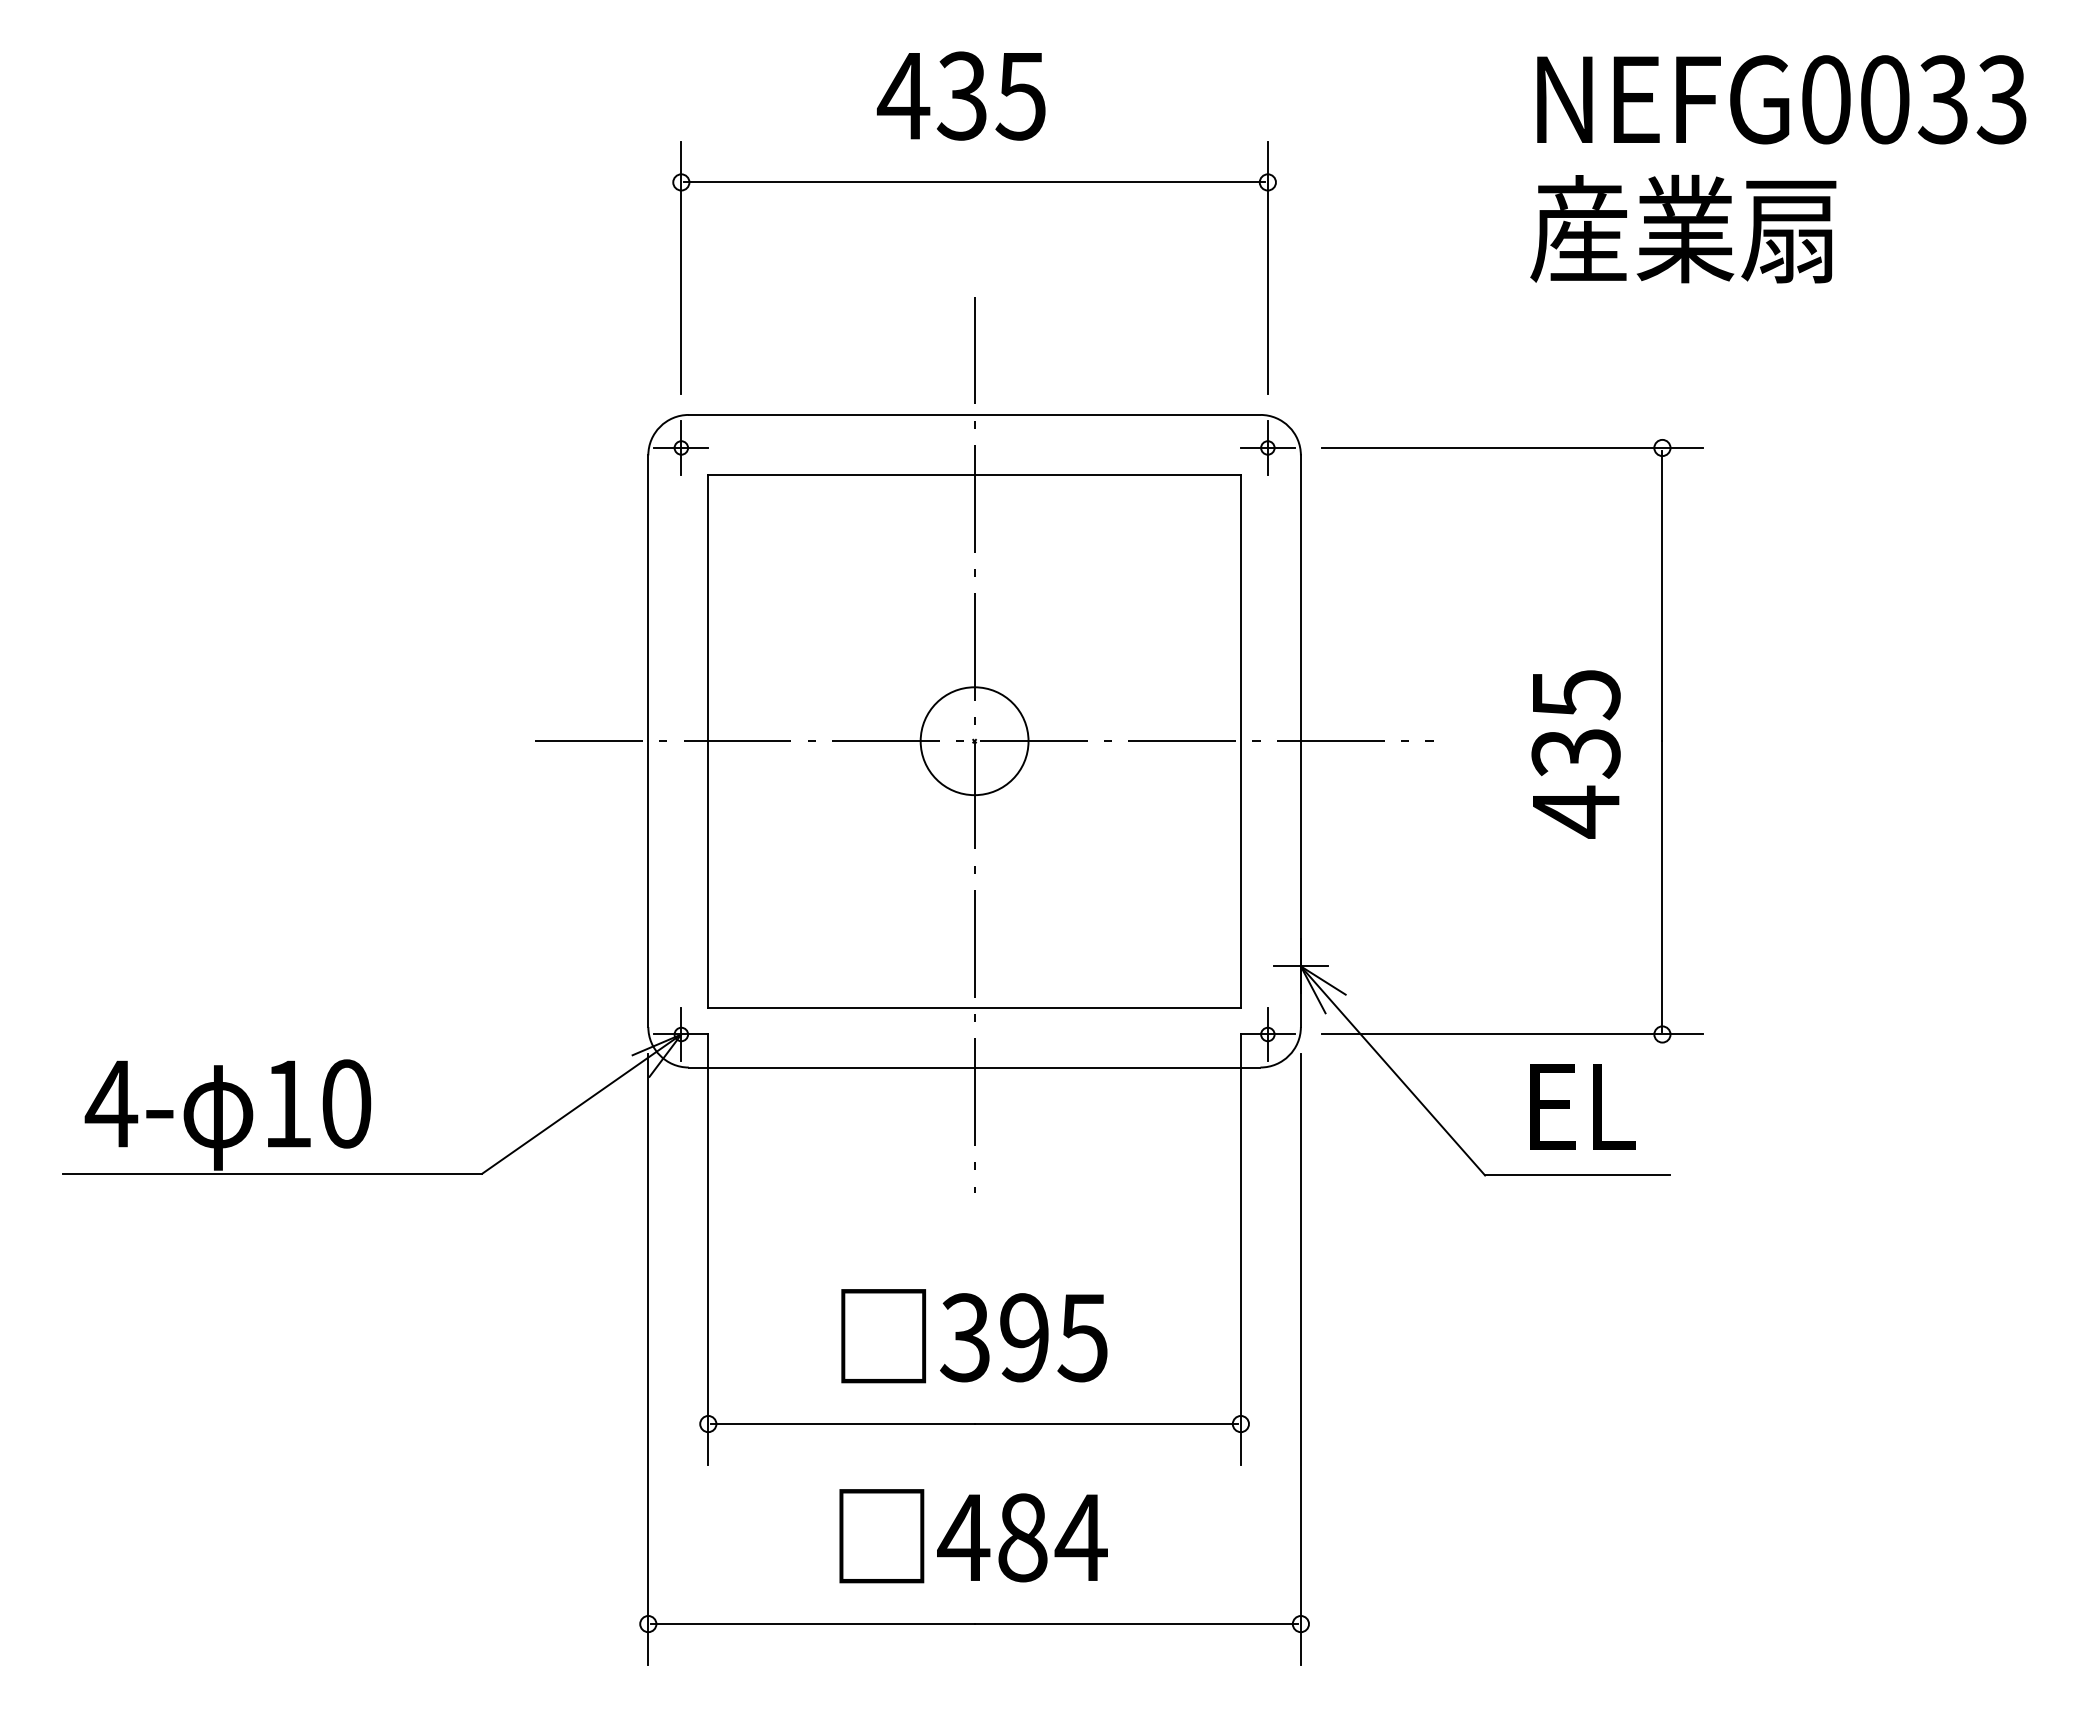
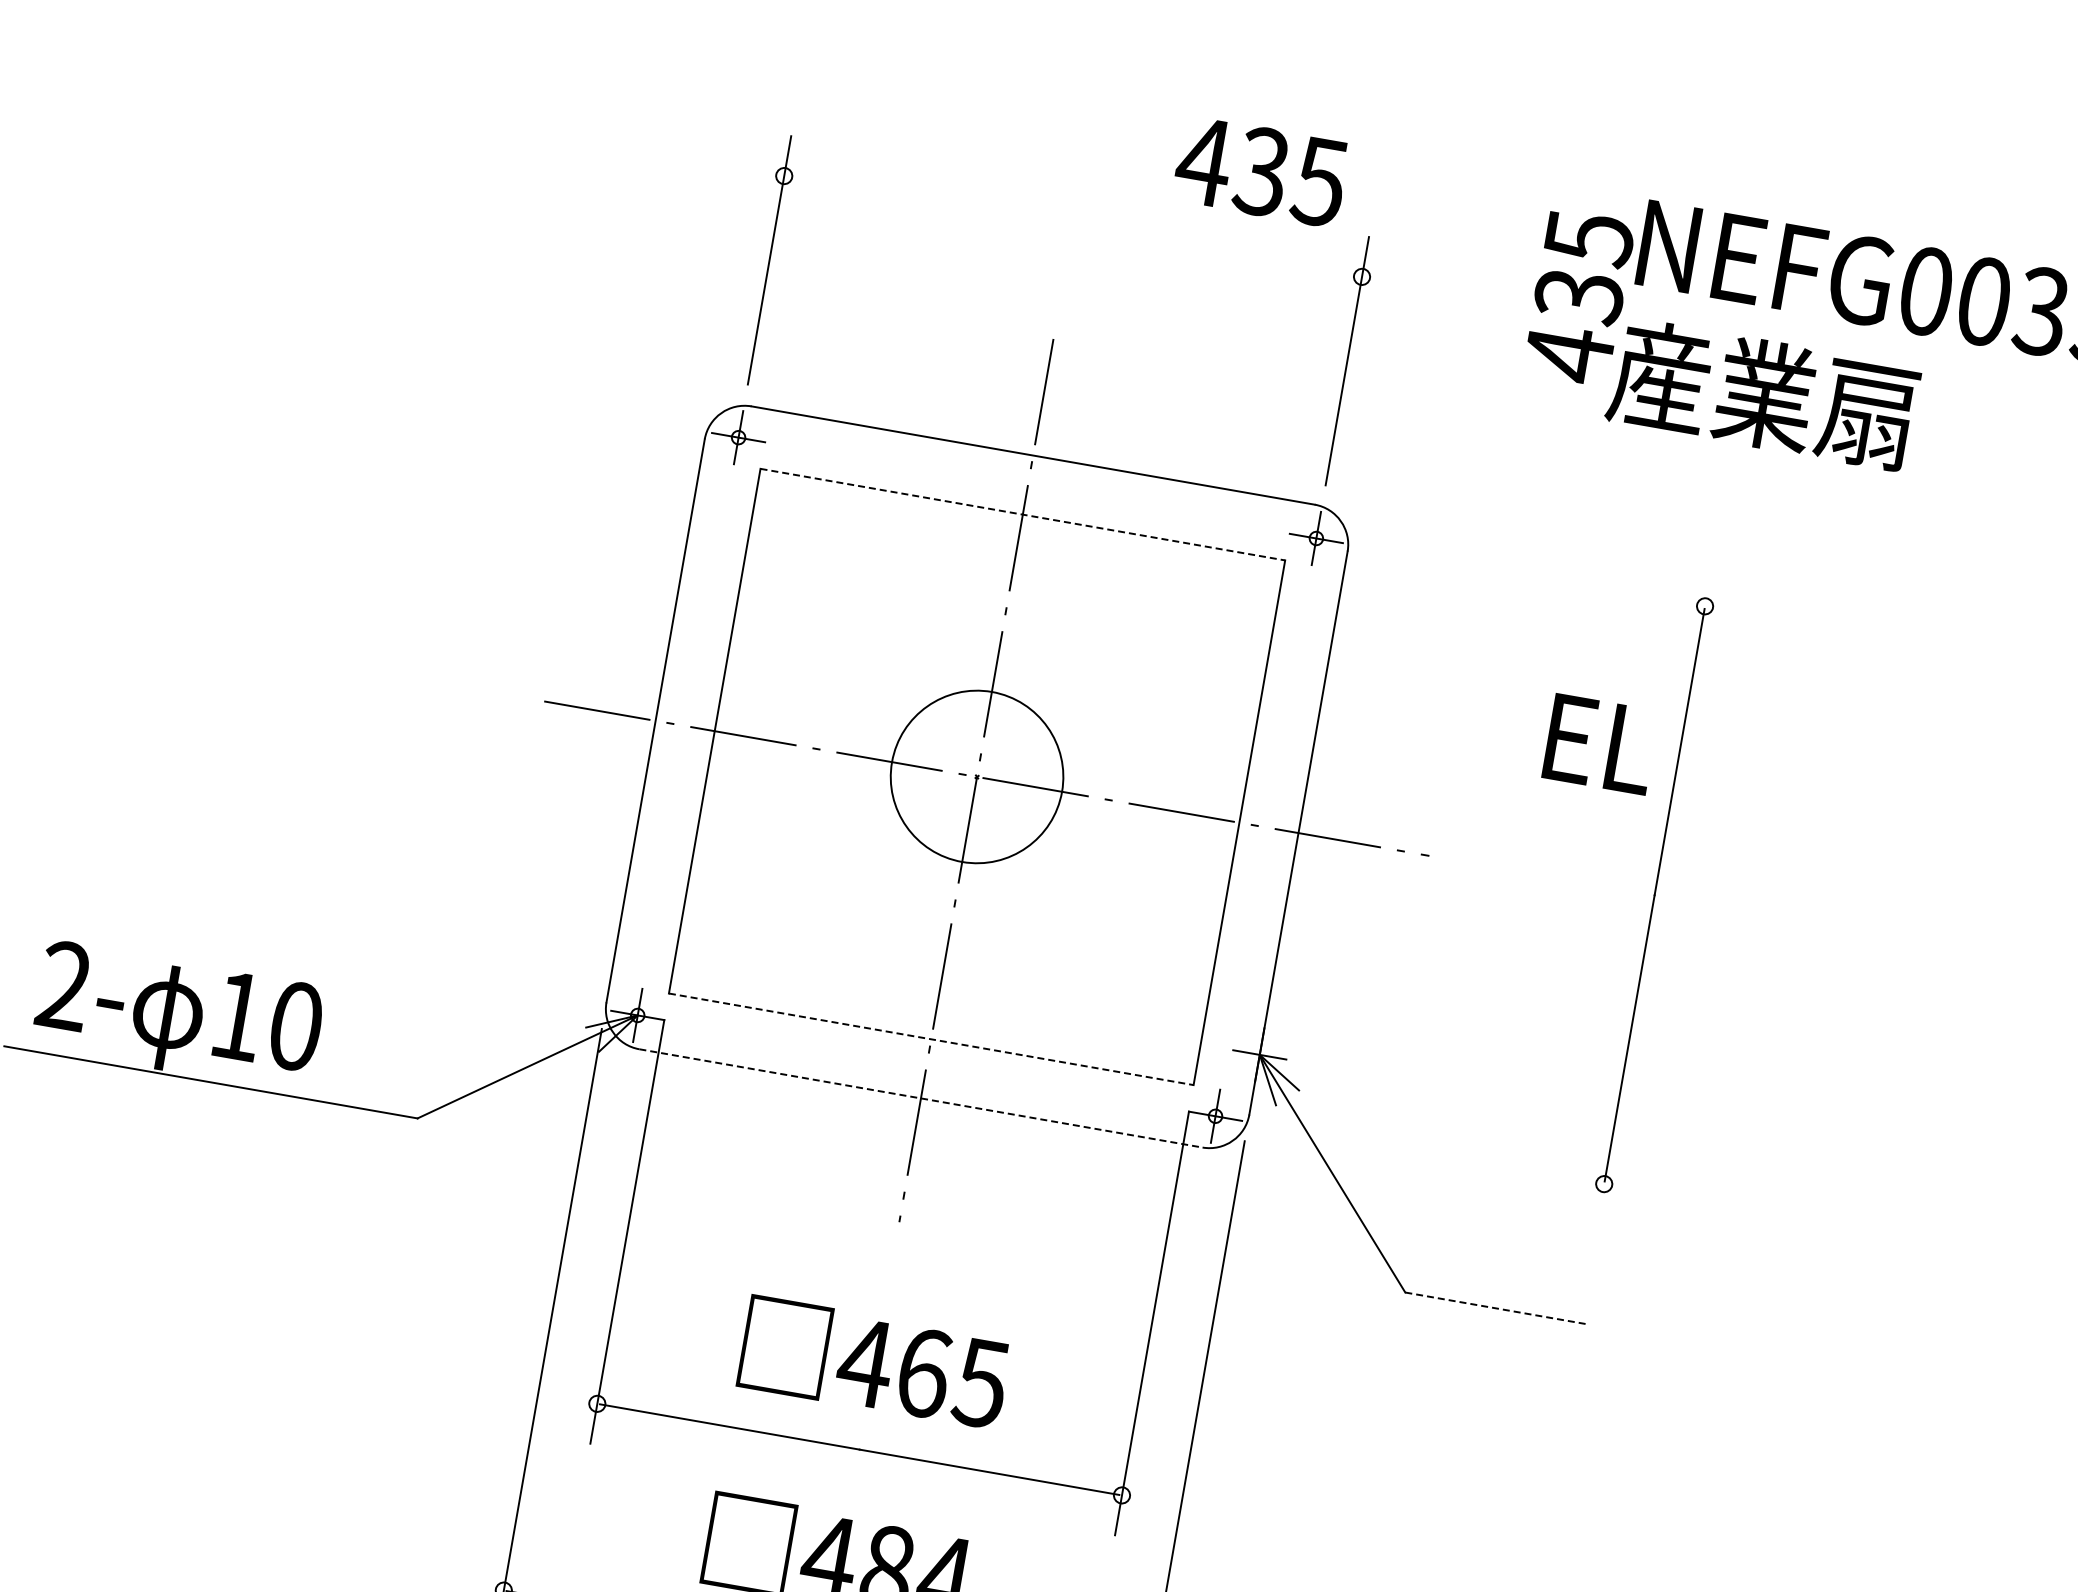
text: (961, 95) -> (1261, 171), moved
line: (974, 182) -> (1073, 226), removed
line: (1511, 447) -> (1556, 579), removed
line: (975, 474) -> (1023, 514), solid -> dashed
circle: (974, 741) -> (976, 777), size x1.6
text: (1575, 754) -> (1578, 297), moved
line: (975, 1007) -> (932, 1039), solid -> dashed
line: (1511, 1034) -> (1455, 1158), removed
line: (974, 1067) -> (920, 1098), solid -> dashed
text: (111, 1103) -> (64, 985), 4- -> 2-
text: (1582, 1106) -> (1599, 743), moved
line: (1577, 1175) -> (1496, 1308), solid -> dashed
text: (993, 1337) -> (893, 1367), 395 -> 465

